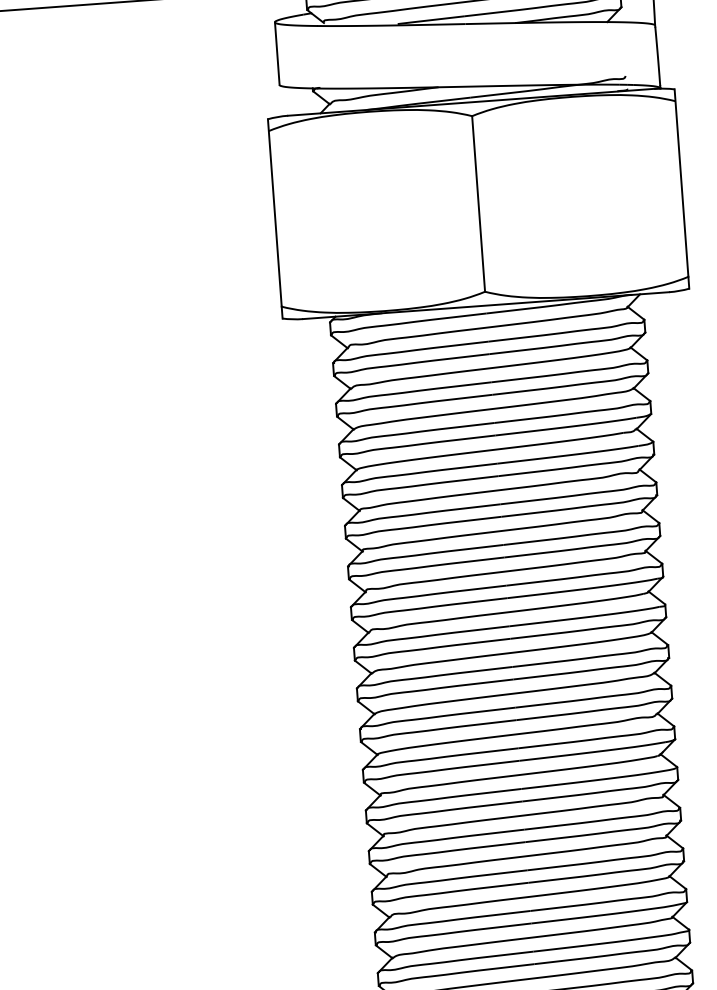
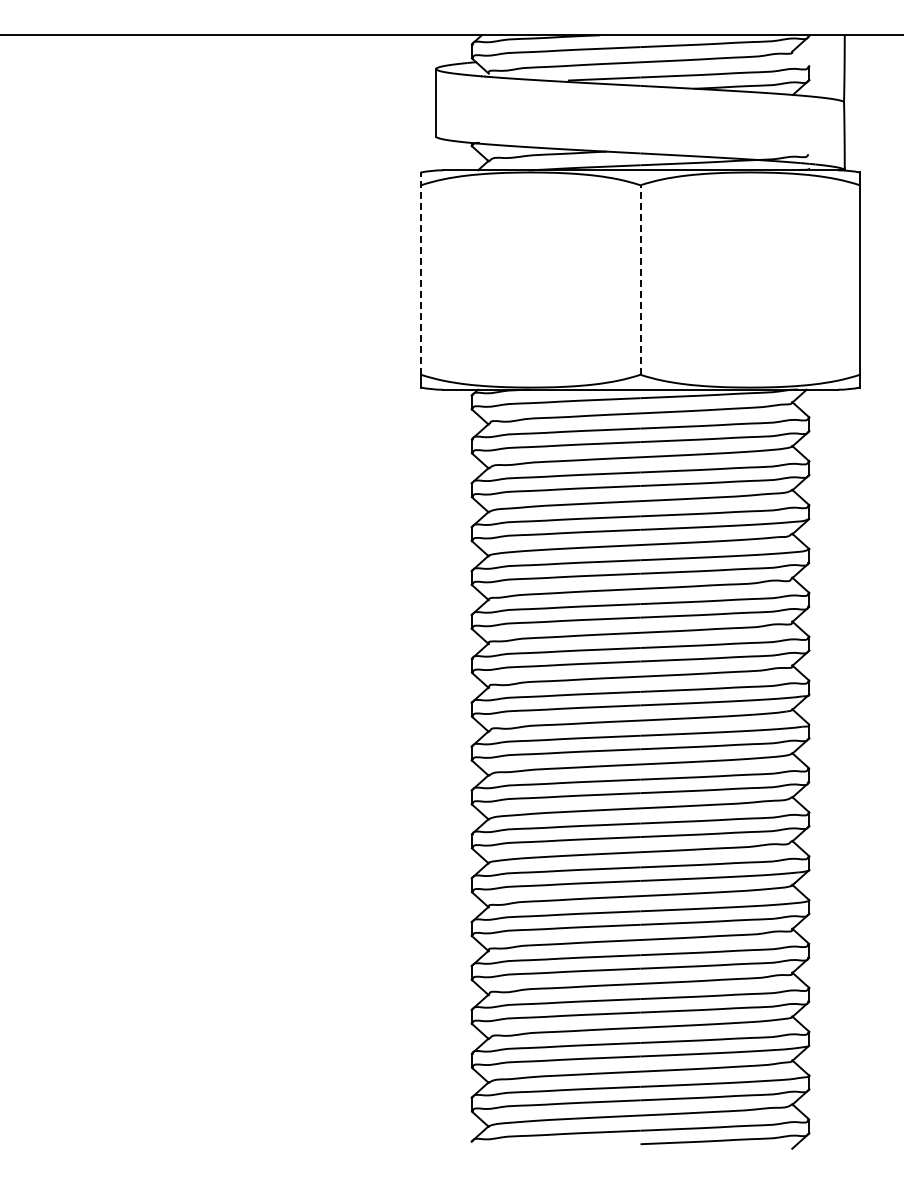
line: (478, 204) -> (640, 280), solid -> dashed
line: (275, 212) -> (421, 273), solid -> dashed

